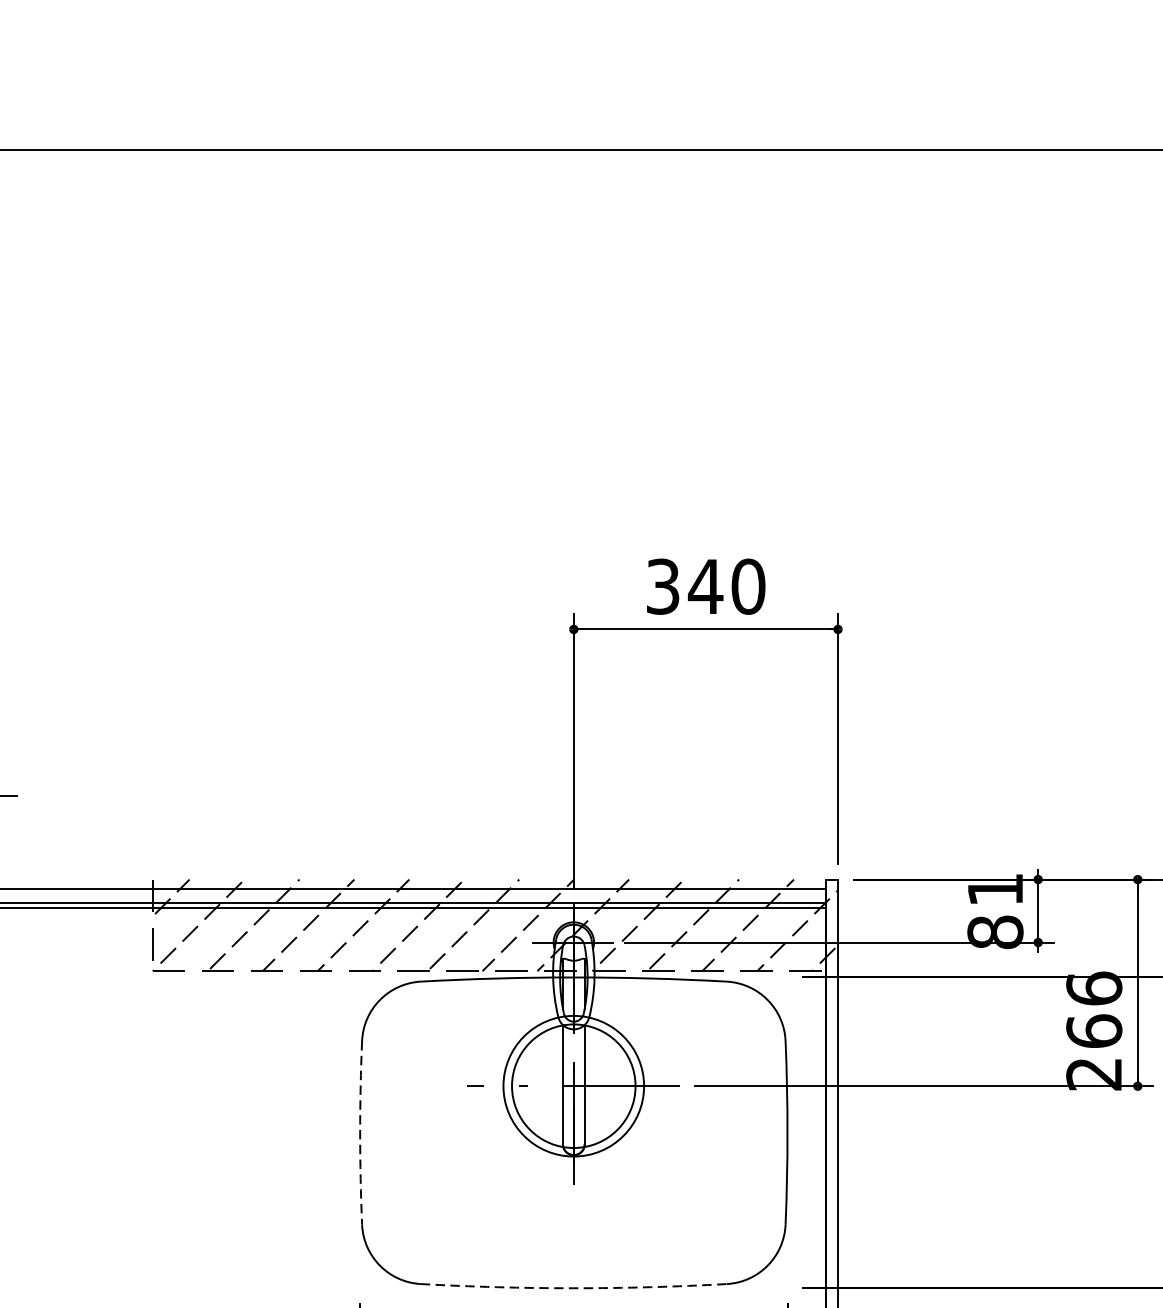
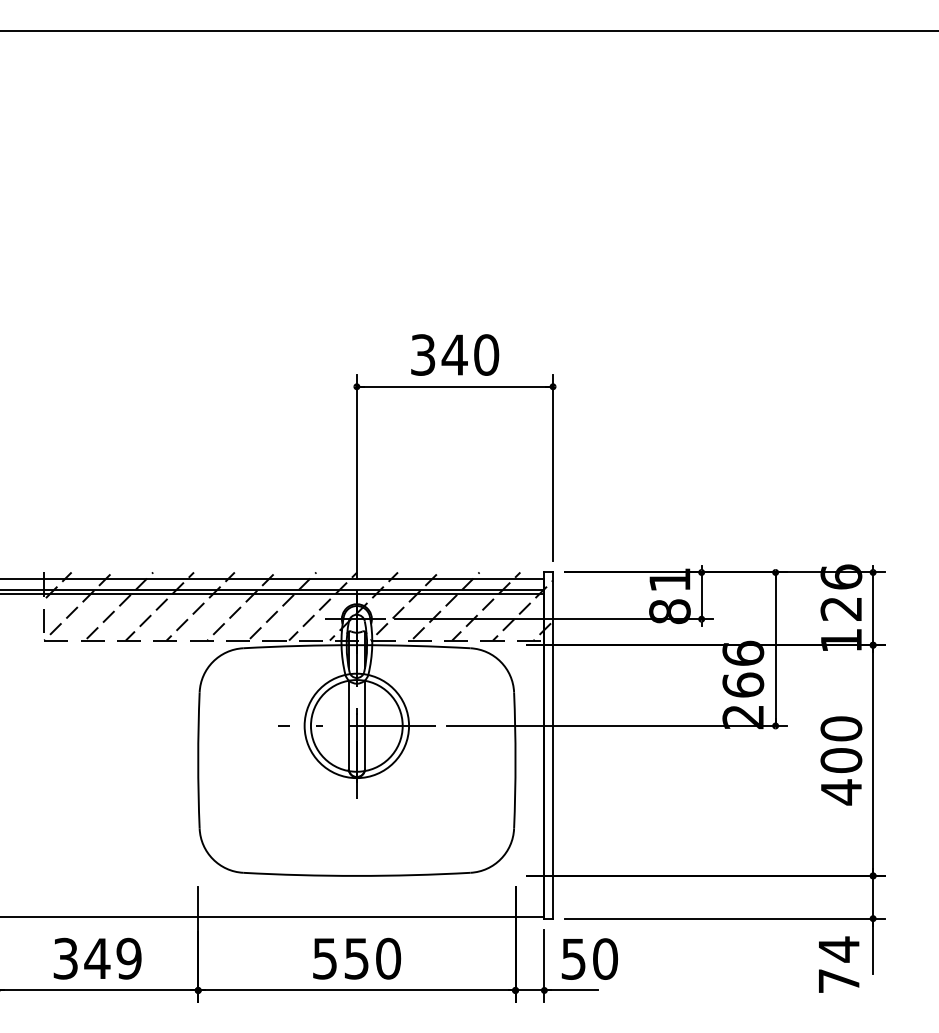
arc: (360, 1132) -> (198, 760), dashed -> solid
arc: (573, 1287) -> (356, 875), dashed -> solid

